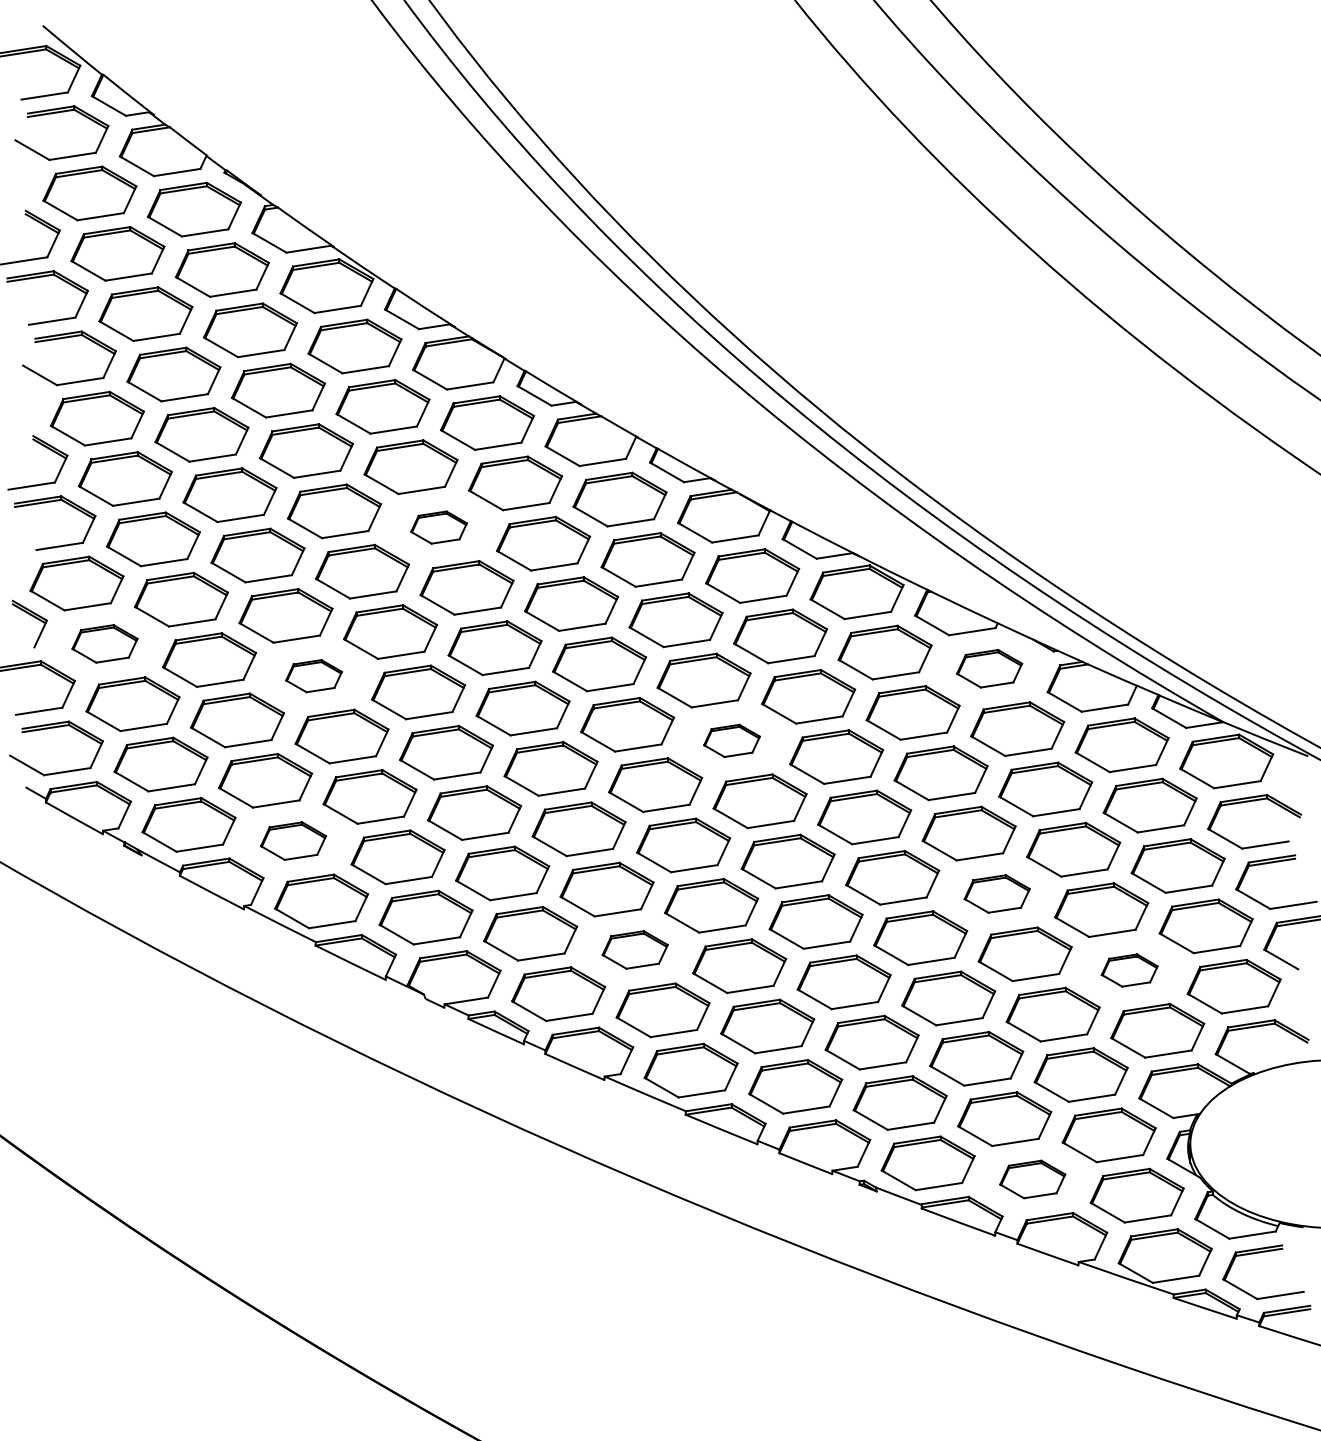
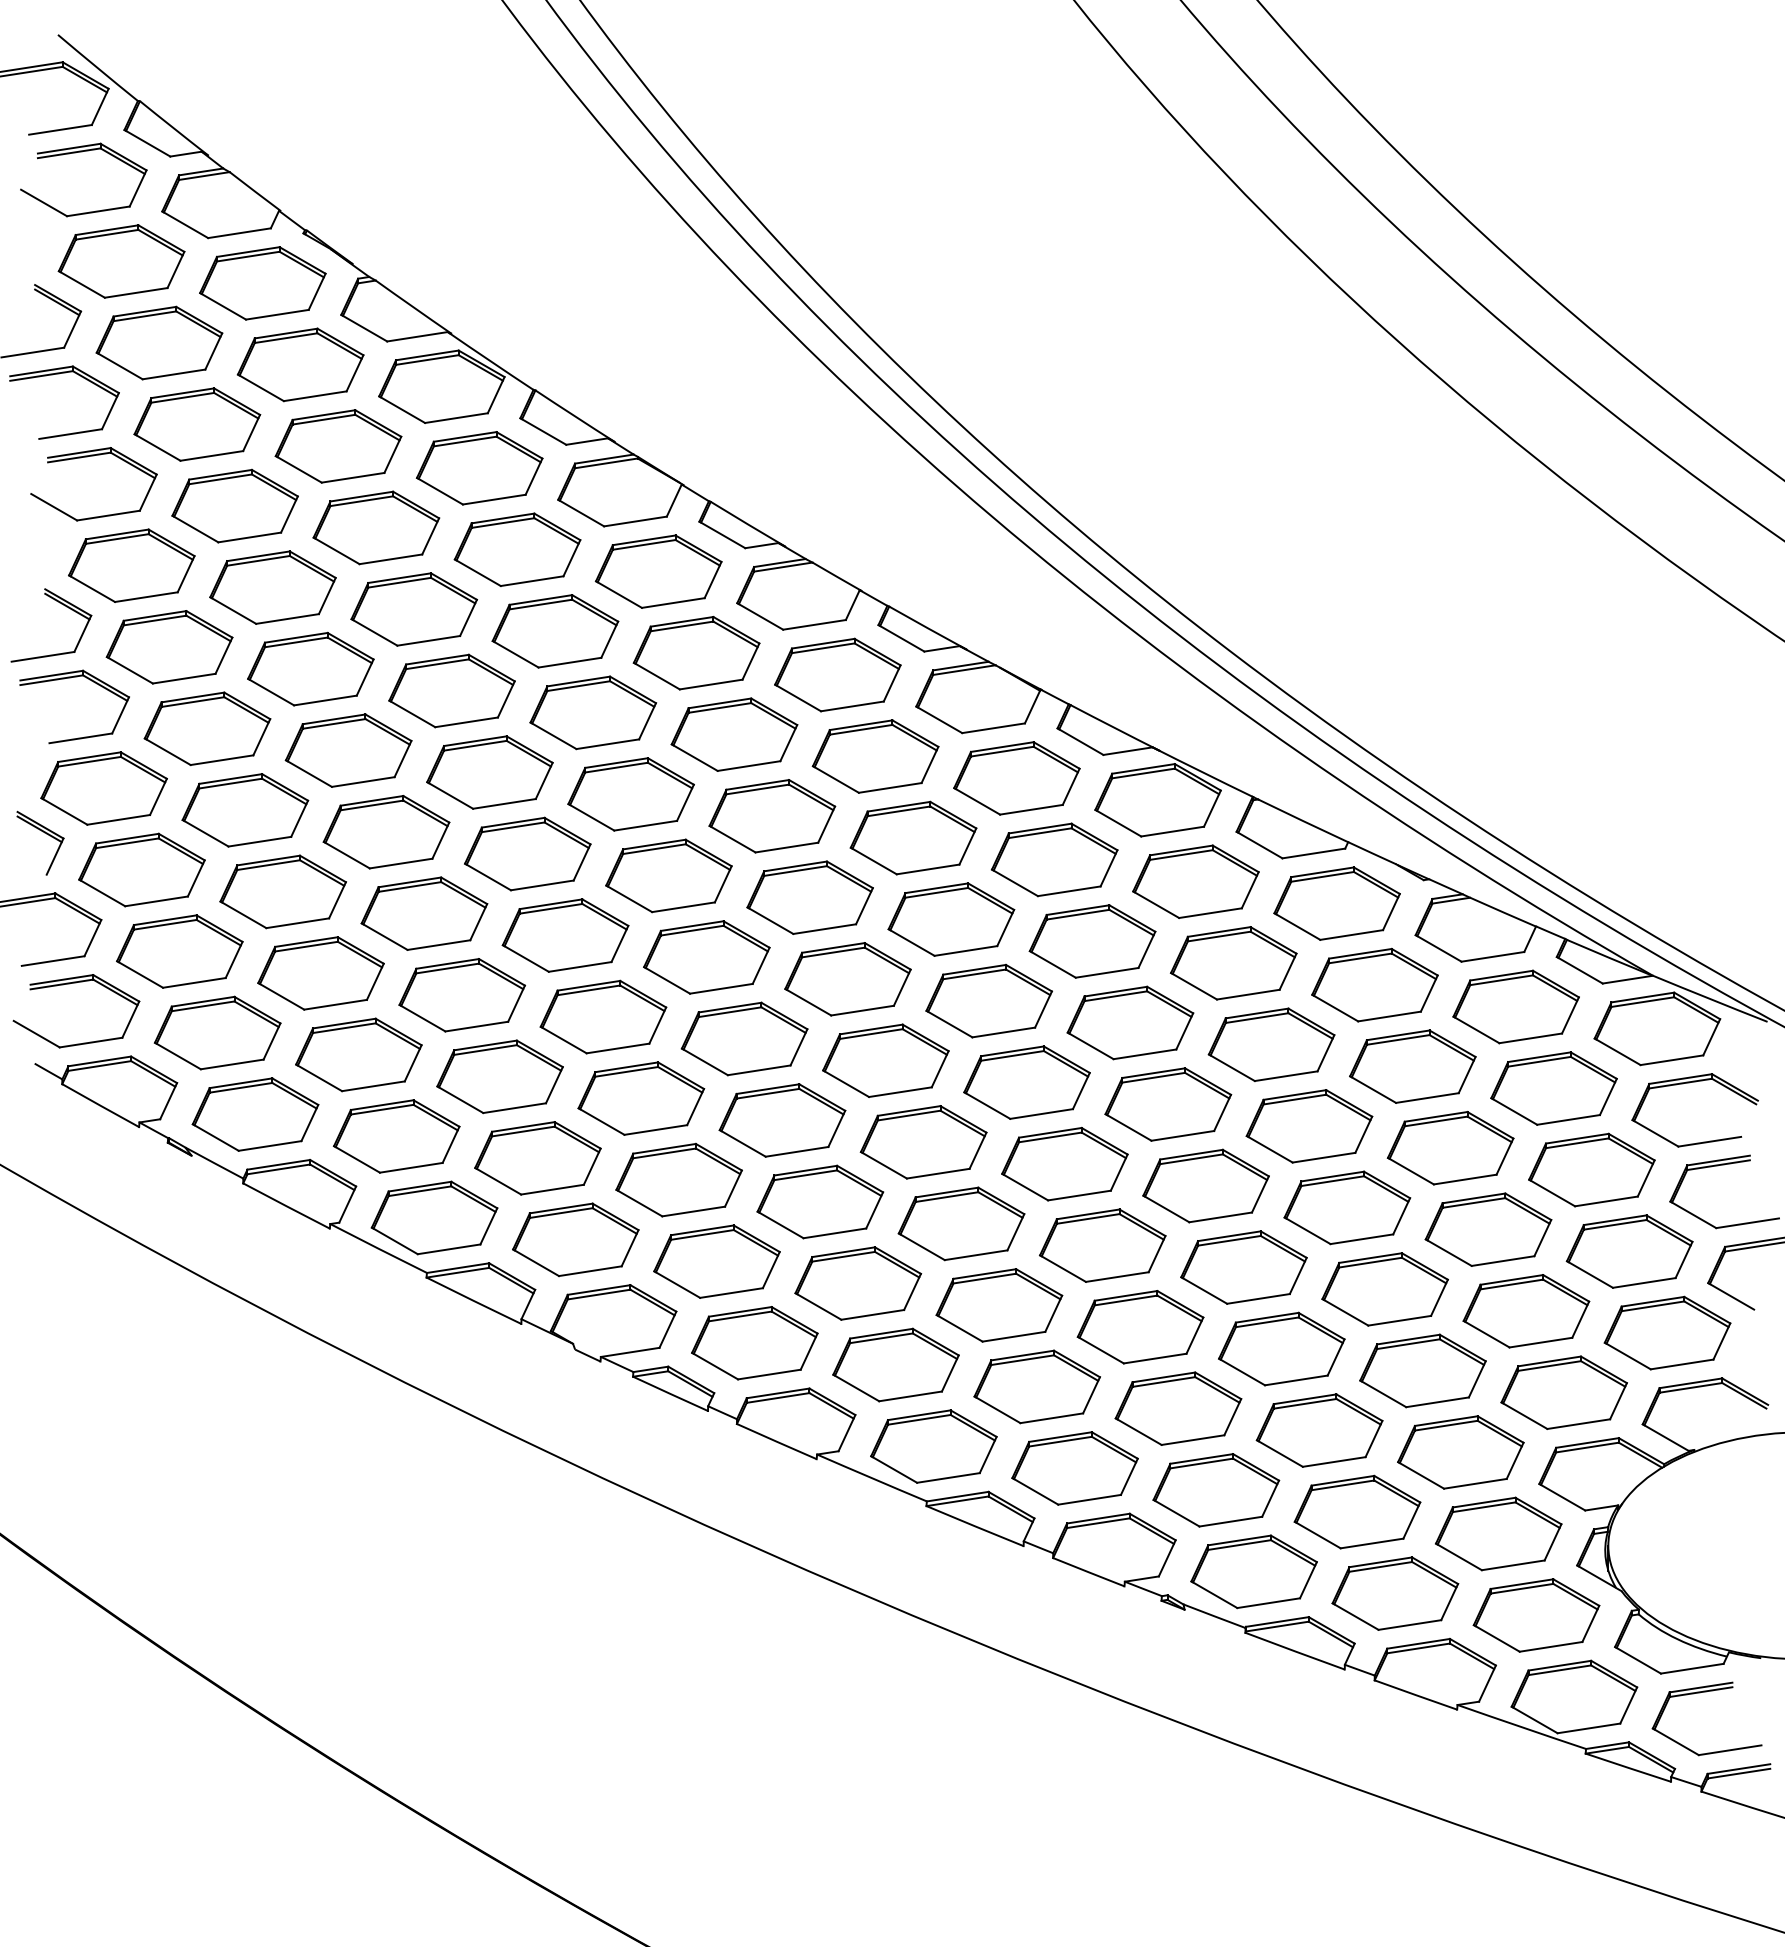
part: (439, 527) -> (593, 712), size x1.67
part: (104, 643) -> (141, 869), size x1.43
part: (989, 668) -> (1336, 903), size x1.43
part: (314, 676) -> (424, 913), size x1.67
part: (731, 740) -> (988, 1000), size x1.67
part: (293, 841) -> (396, 1136), size x1.43
part: (997, 893) -> (1347, 1207), size x1.43
part: (635, 949) -> (858, 1283), size x1.43
part: (1129, 970) -> (1526, 1311), size x1.67
part: (1032, 1179) -> (1395, 1593), size x1.43

